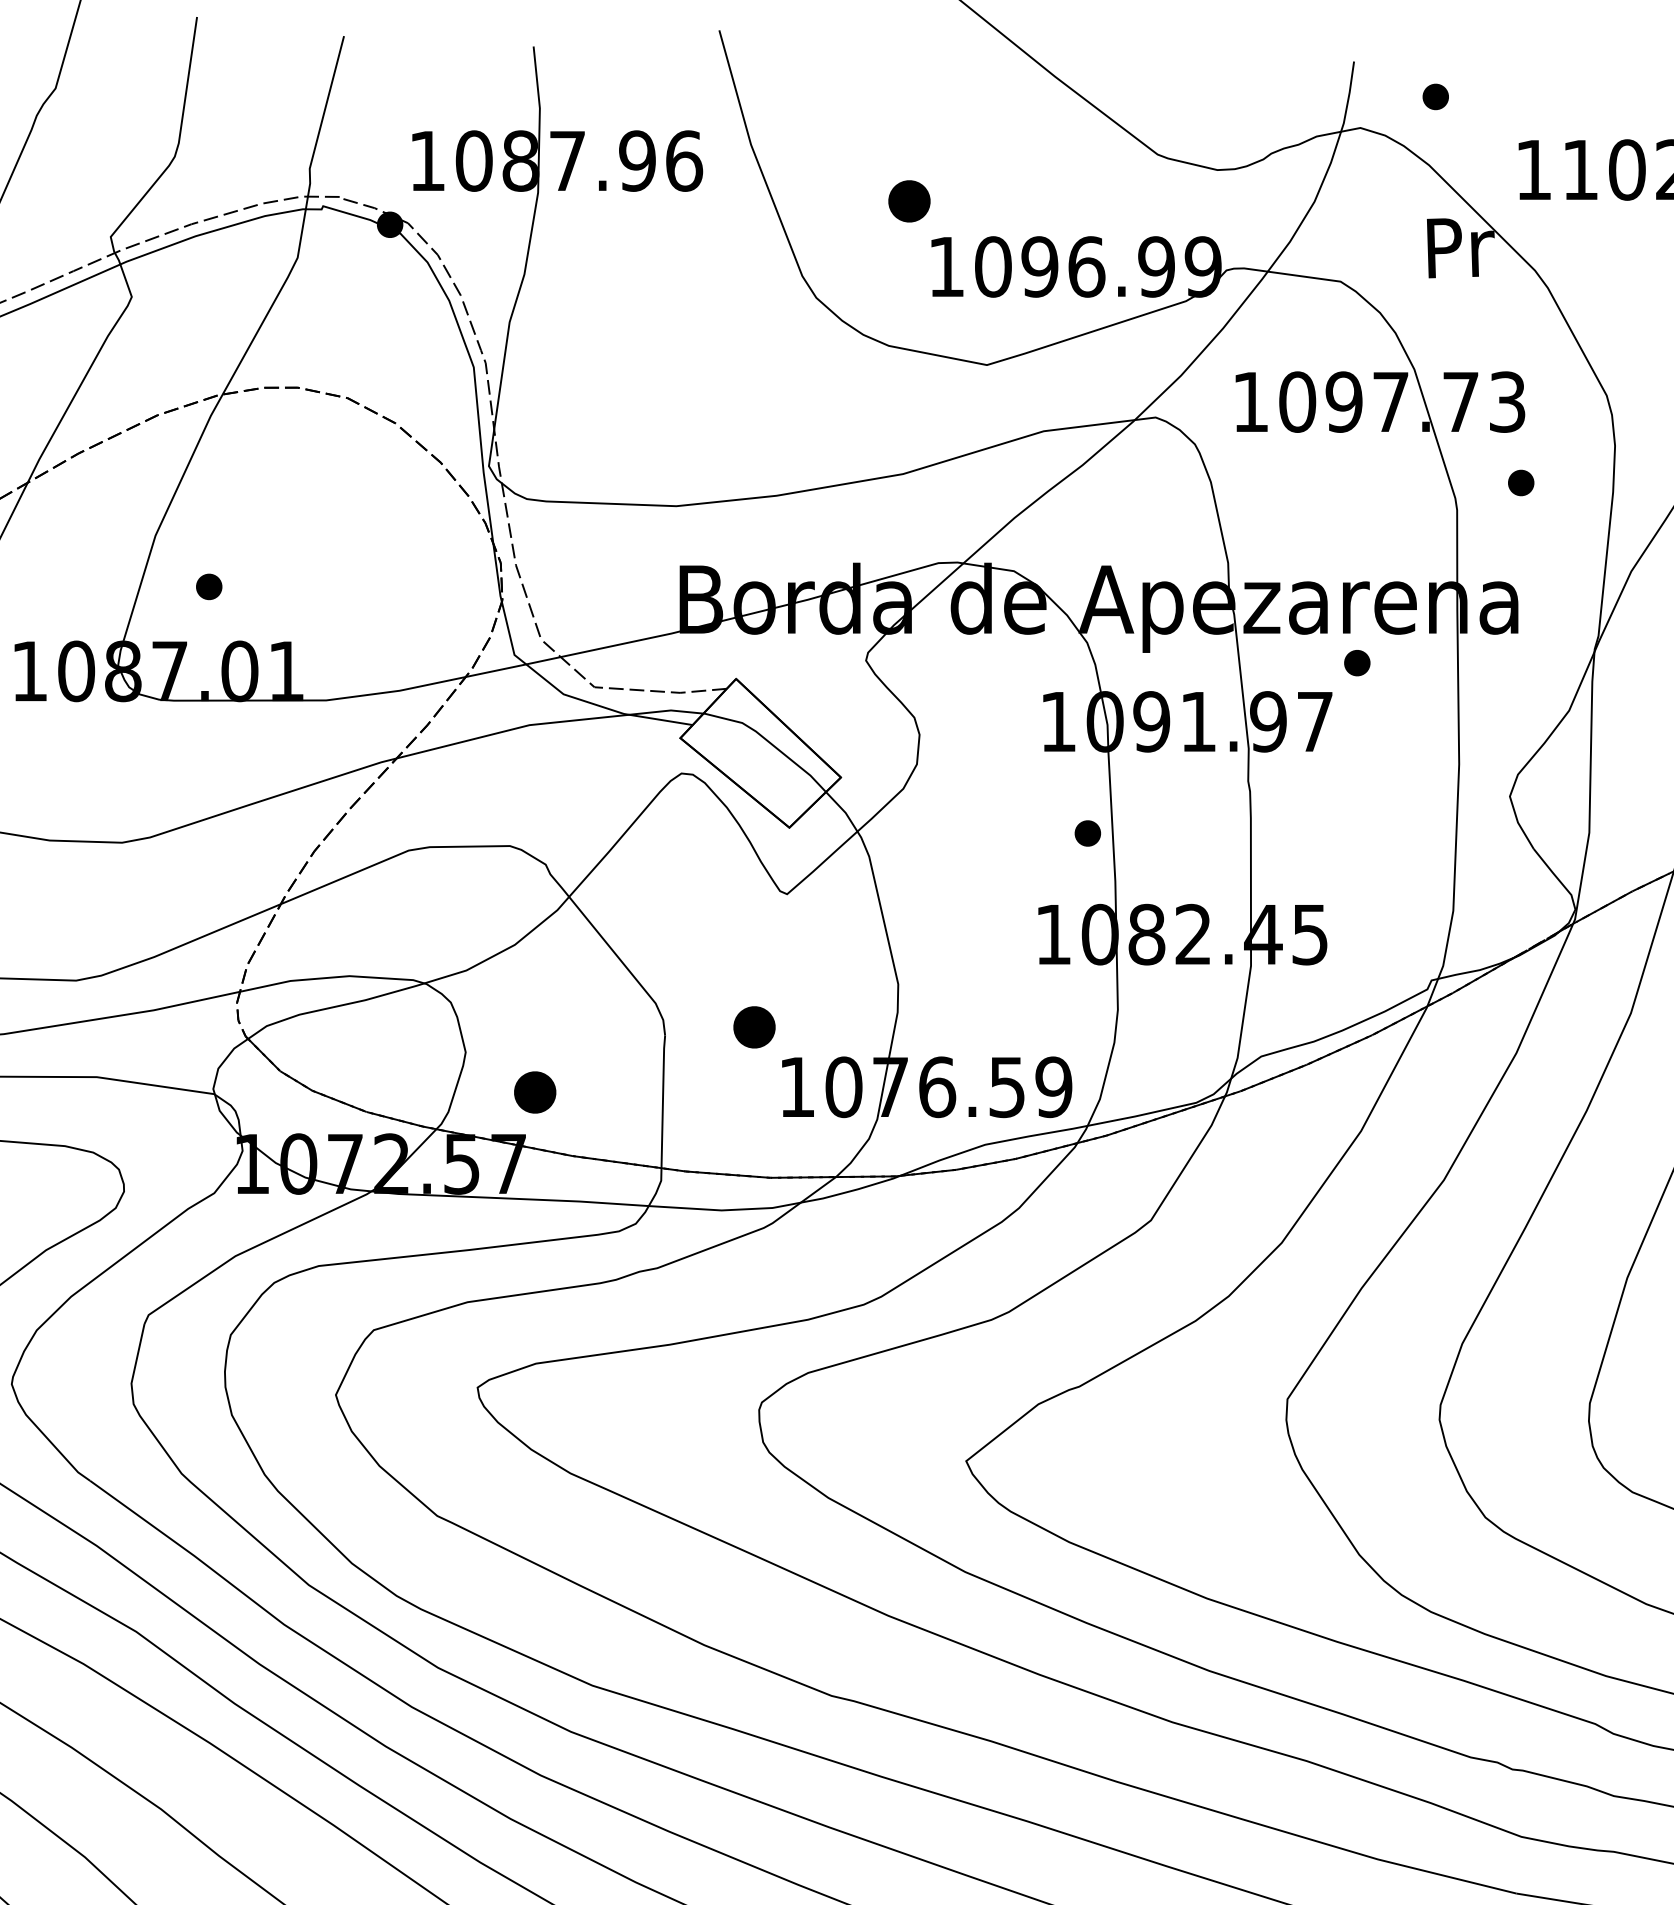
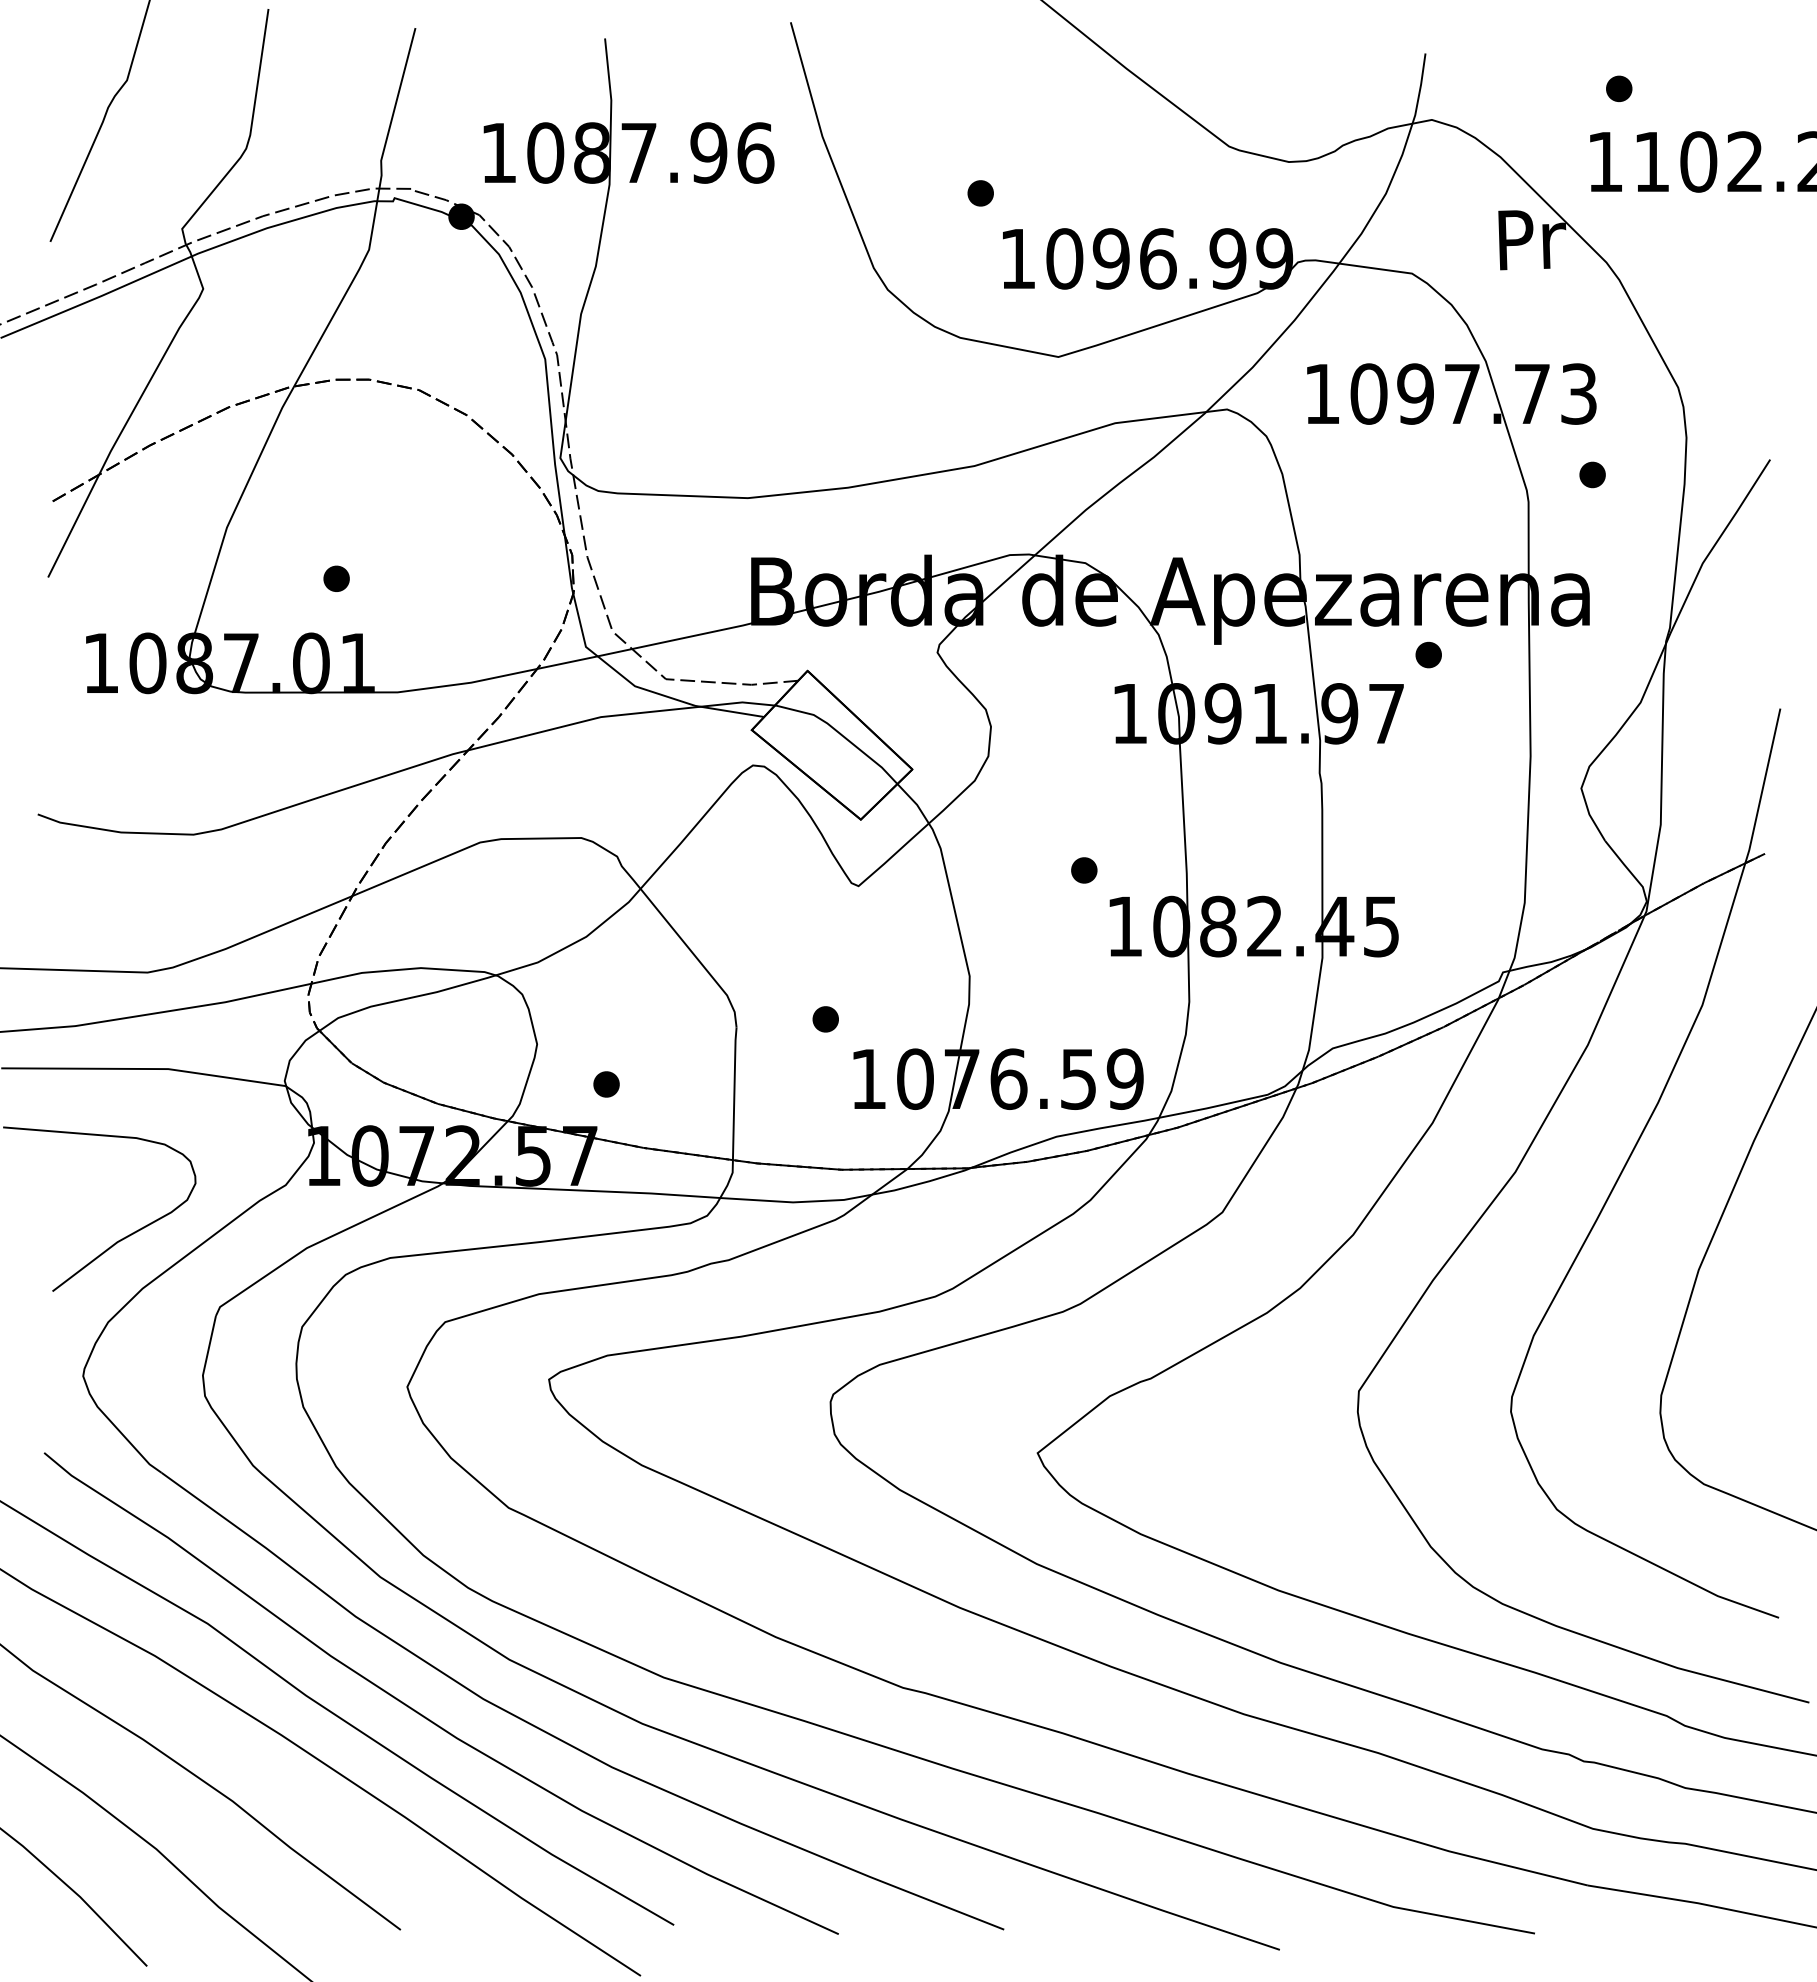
part: (1436, 96) -> (1619, 88), moved
part: (909, 201) -> (980, 193), size x0.62
part: (209, 586) -> (336, 578), moved
part: (1088, 833) -> (1084, 870), moved
part: (754, 1027) -> (825, 1019), size x0.62
part: (535, 1092) -> (606, 1084), size x0.62

